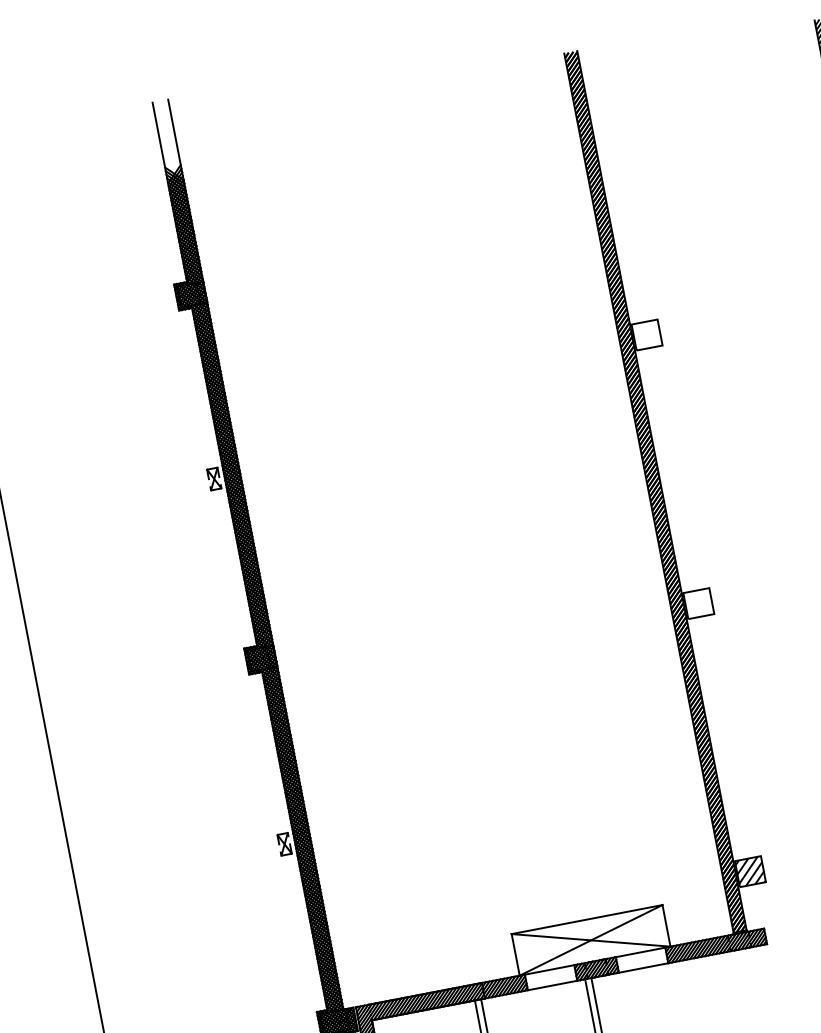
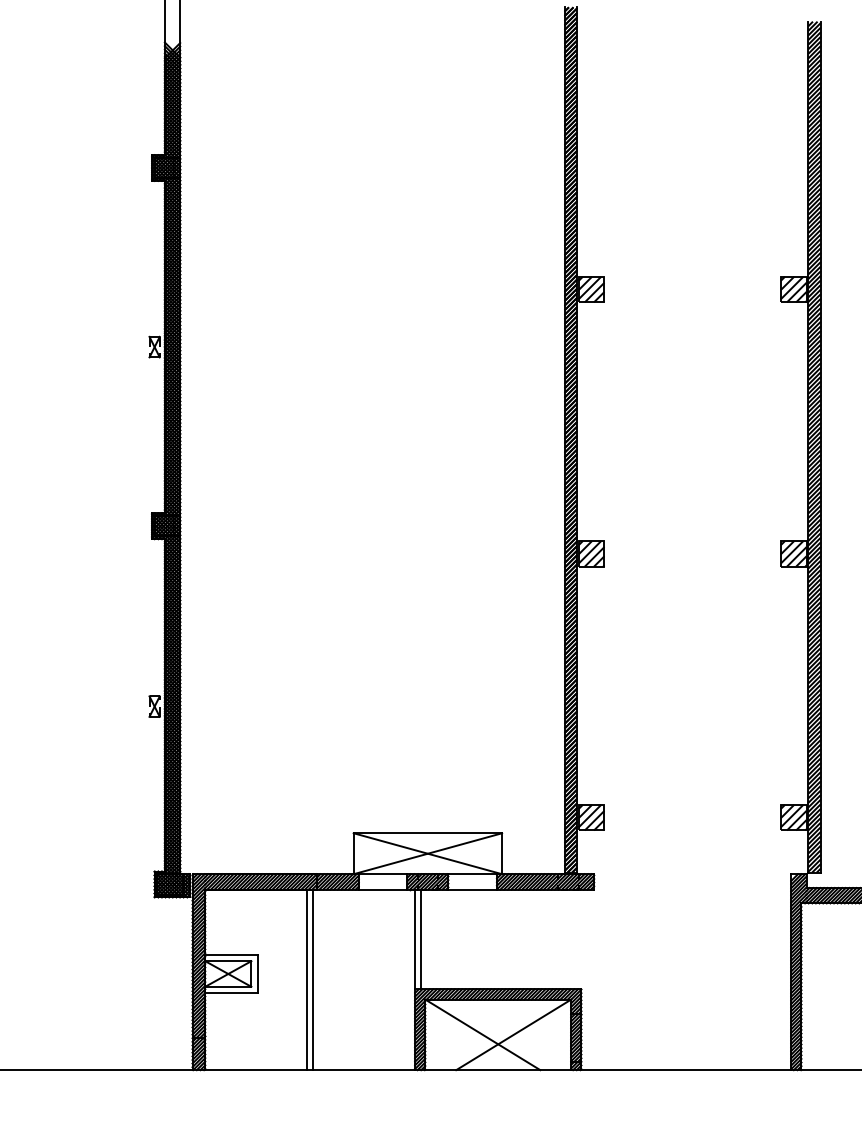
hatch: (646, 335) -> (591, 289), added
hatch: (698, 603) -> (591, 553), added

